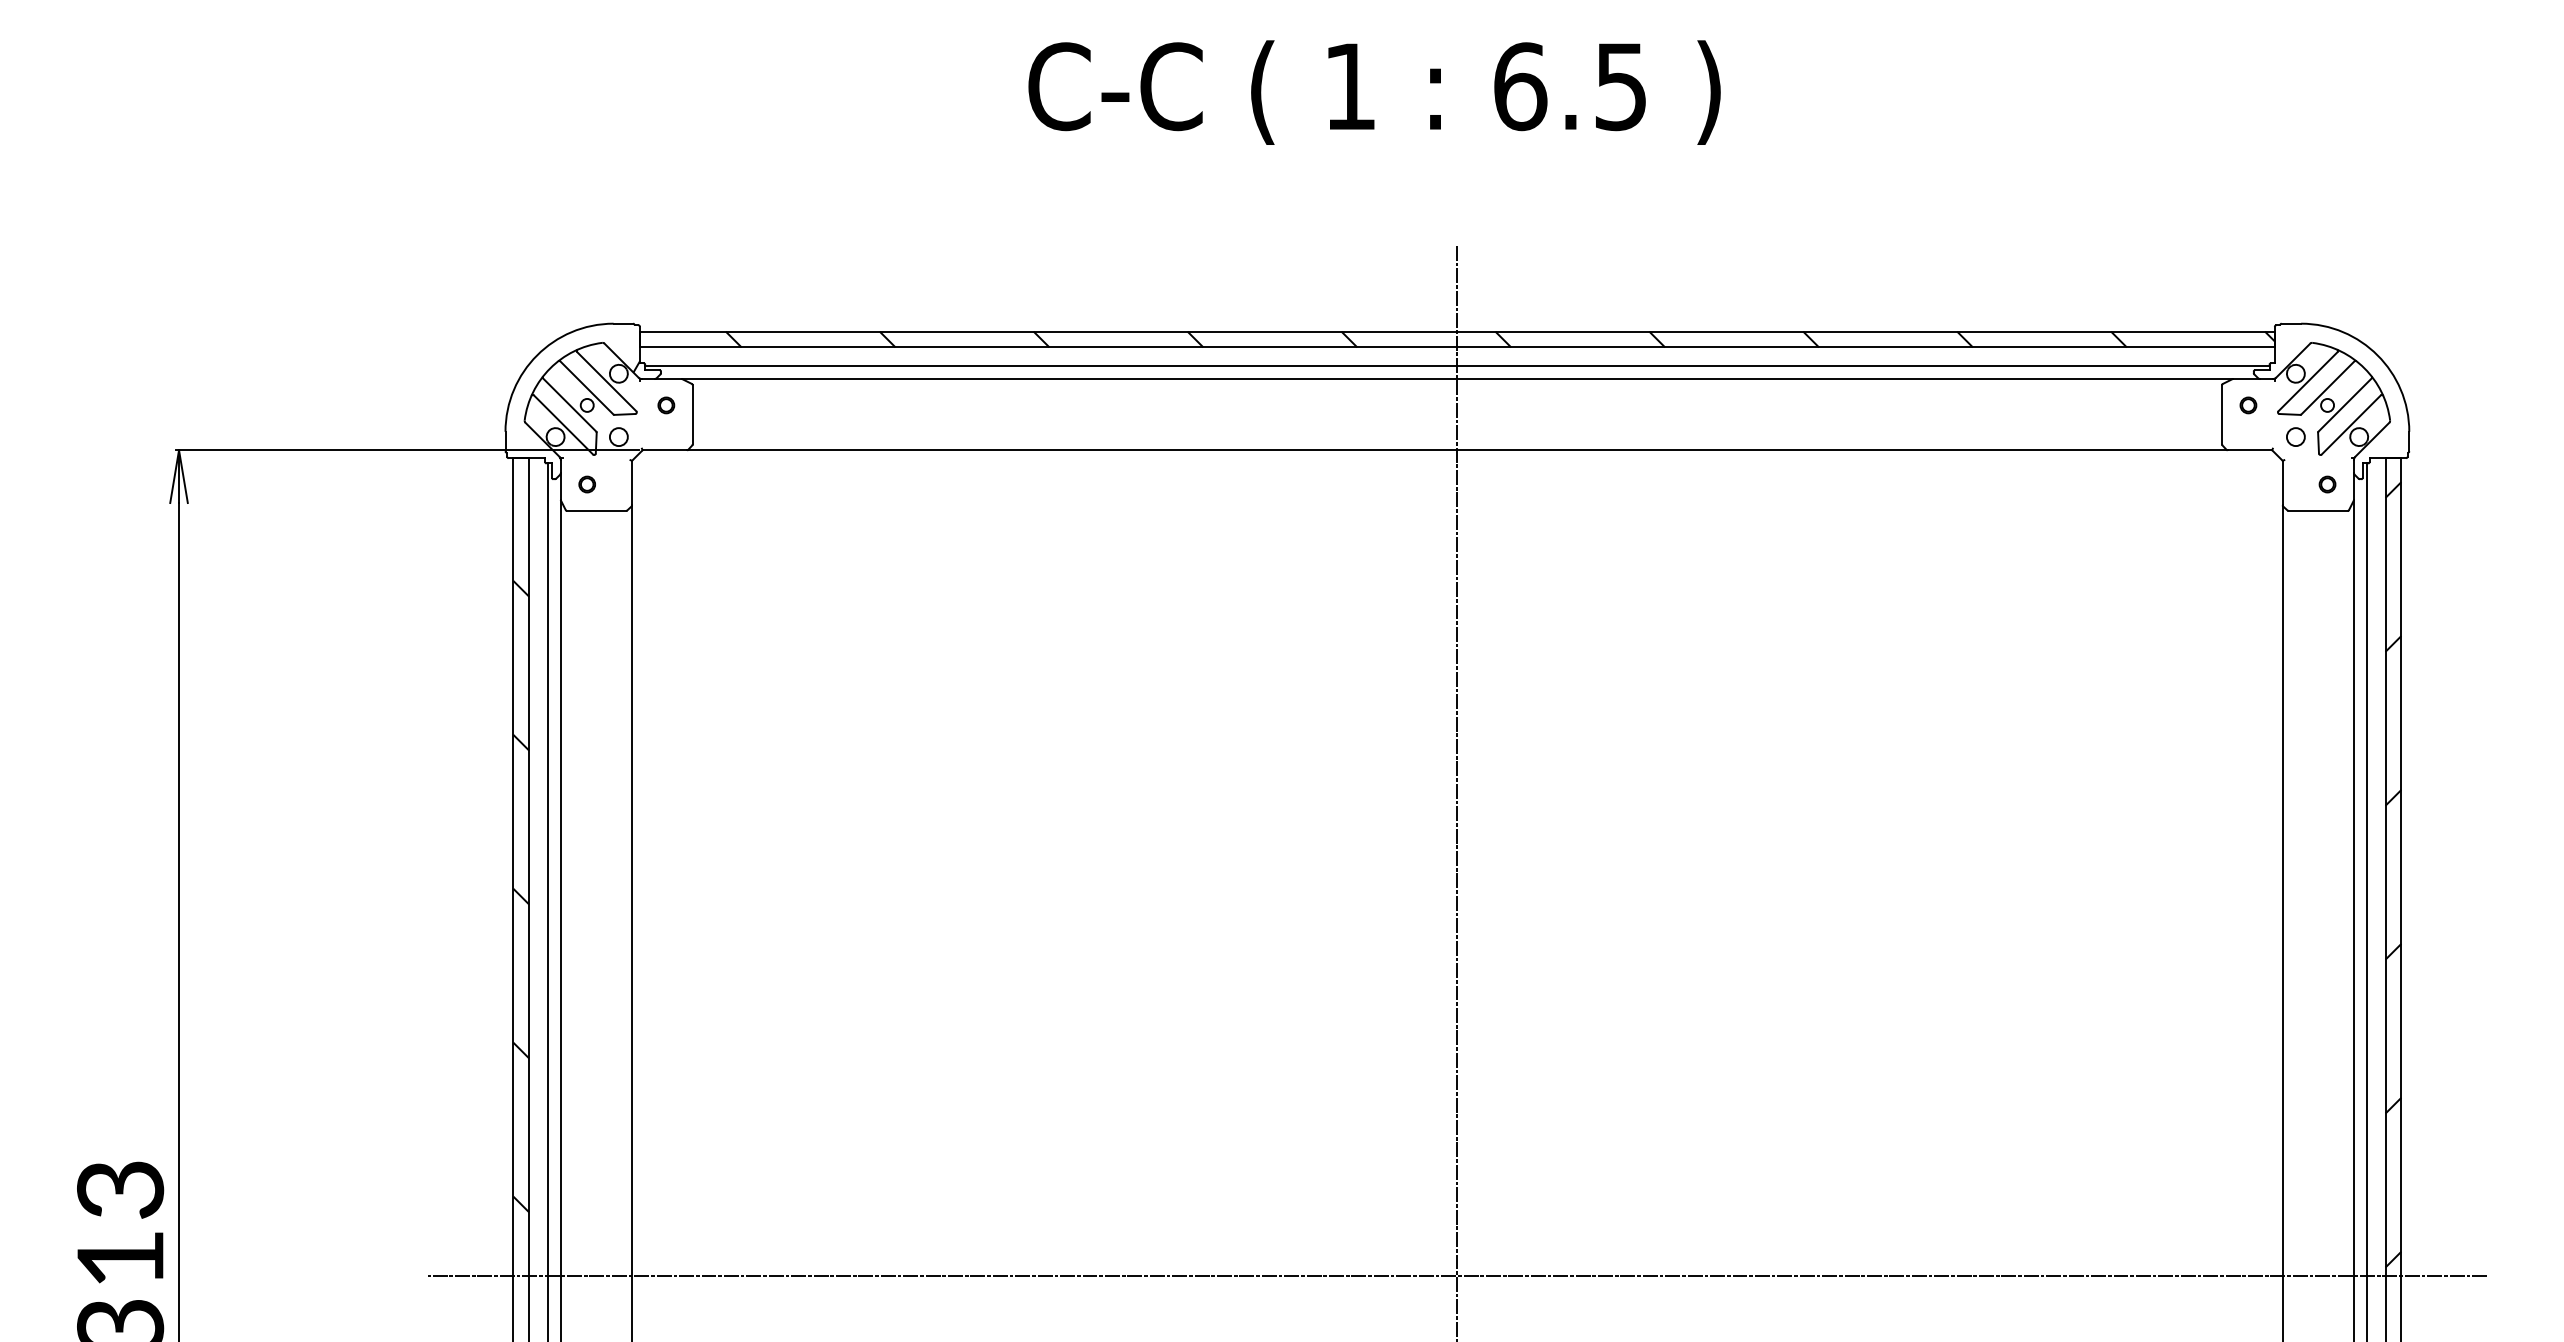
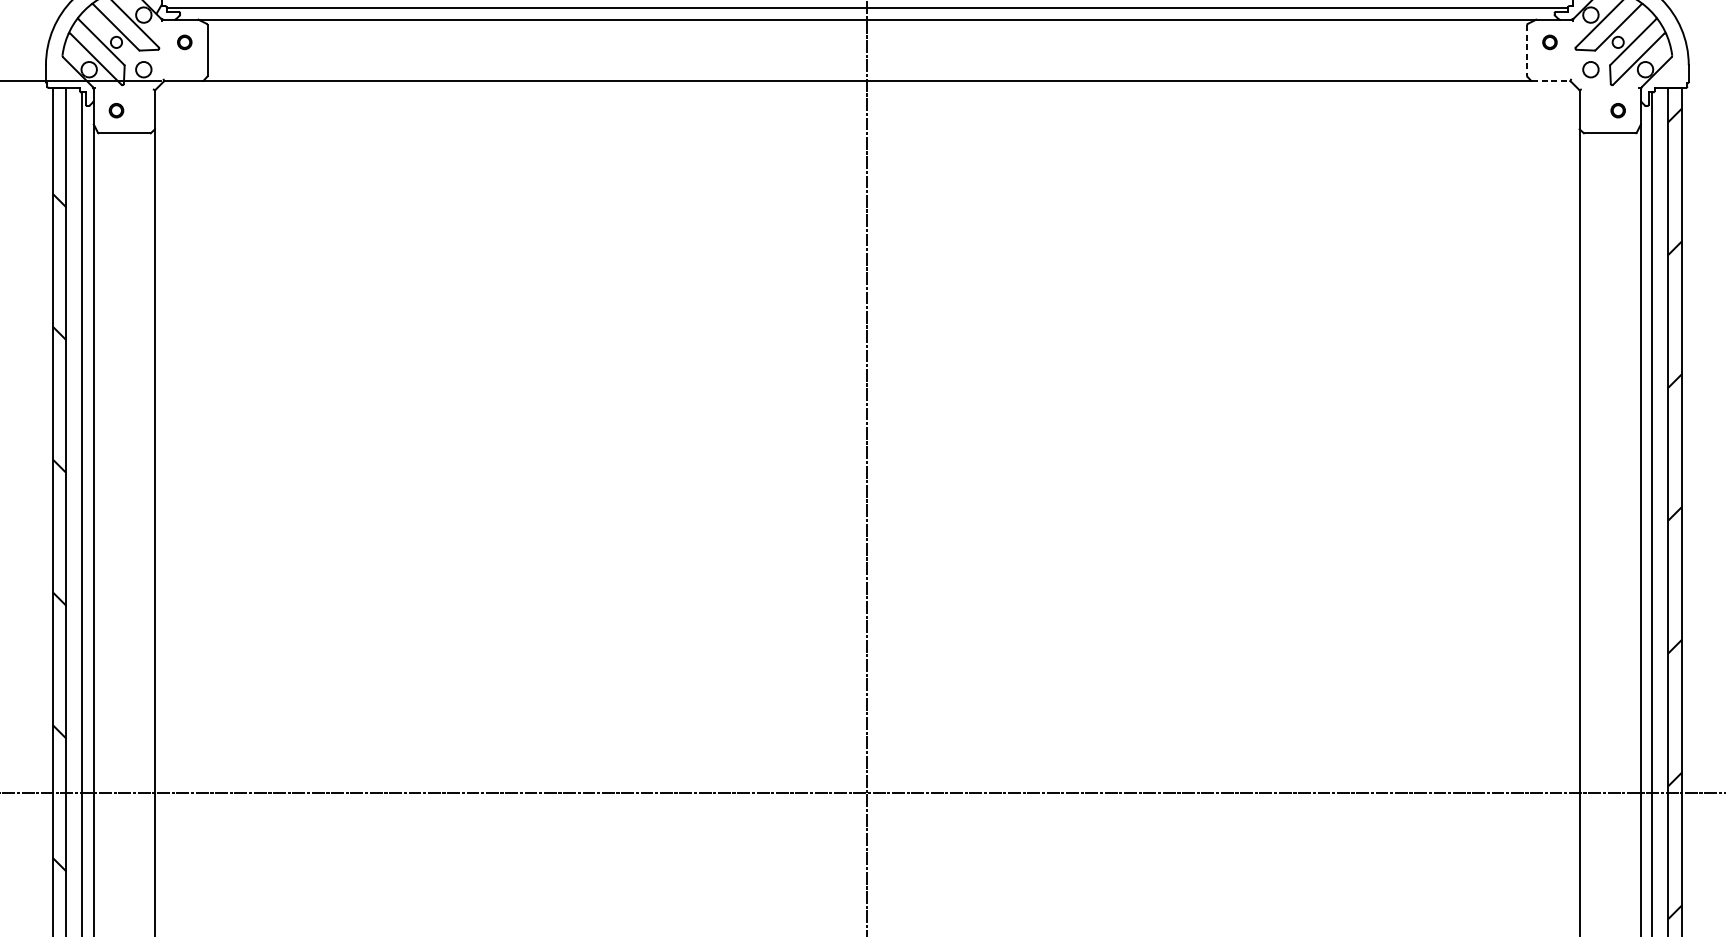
line: (2222, 414) -> (1527, 50), solid -> dashed
line: (2250, 450) -> (1551, 81), solid -> dashed

